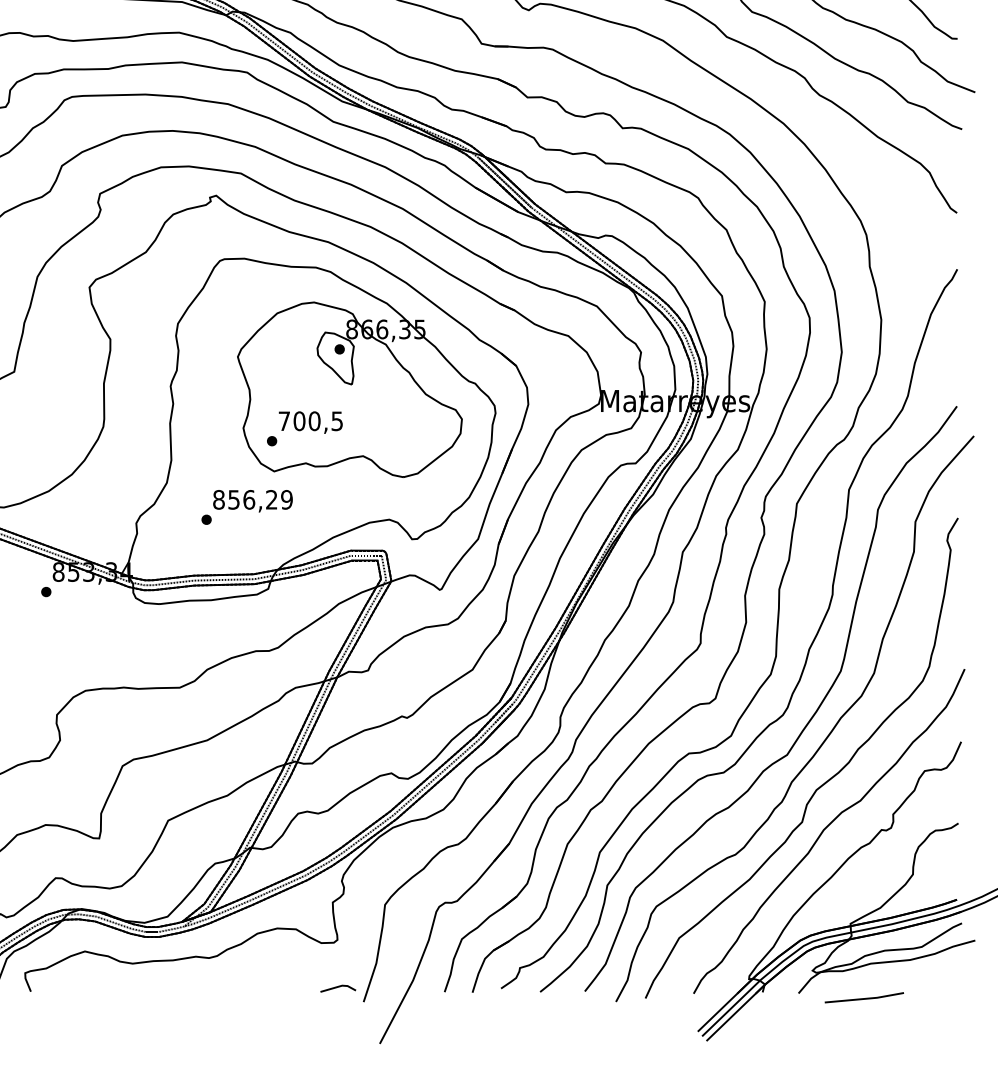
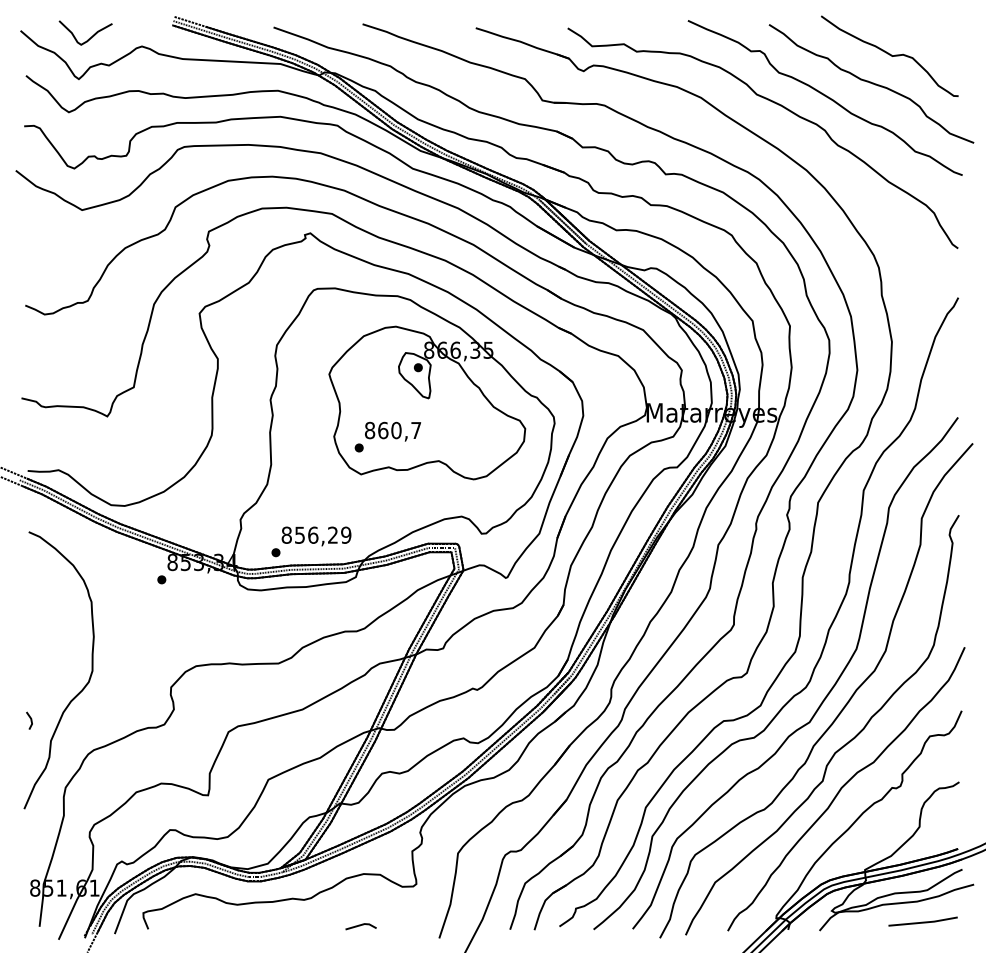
text: (311, 421) -> (393, 430), 700,5 -> 860,7
text: (247, 506) -> (311, 541), moved
line: (337, 988) -> (360, 926), moved
line: (863, 997) -> (922, 921), moved

